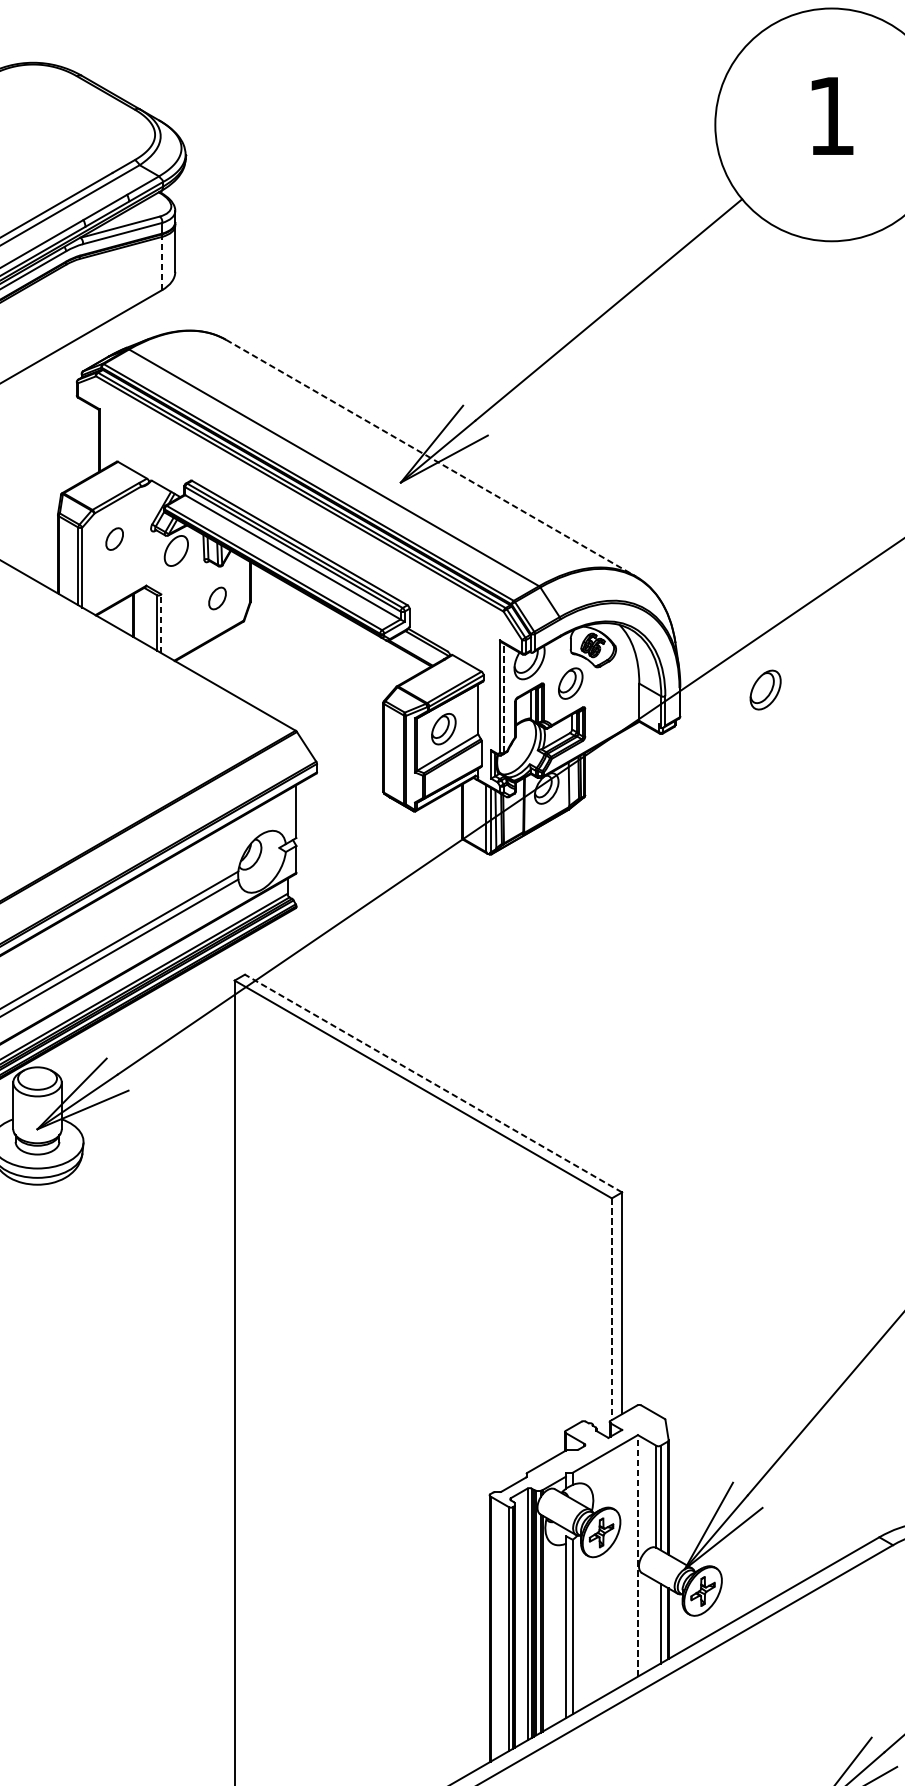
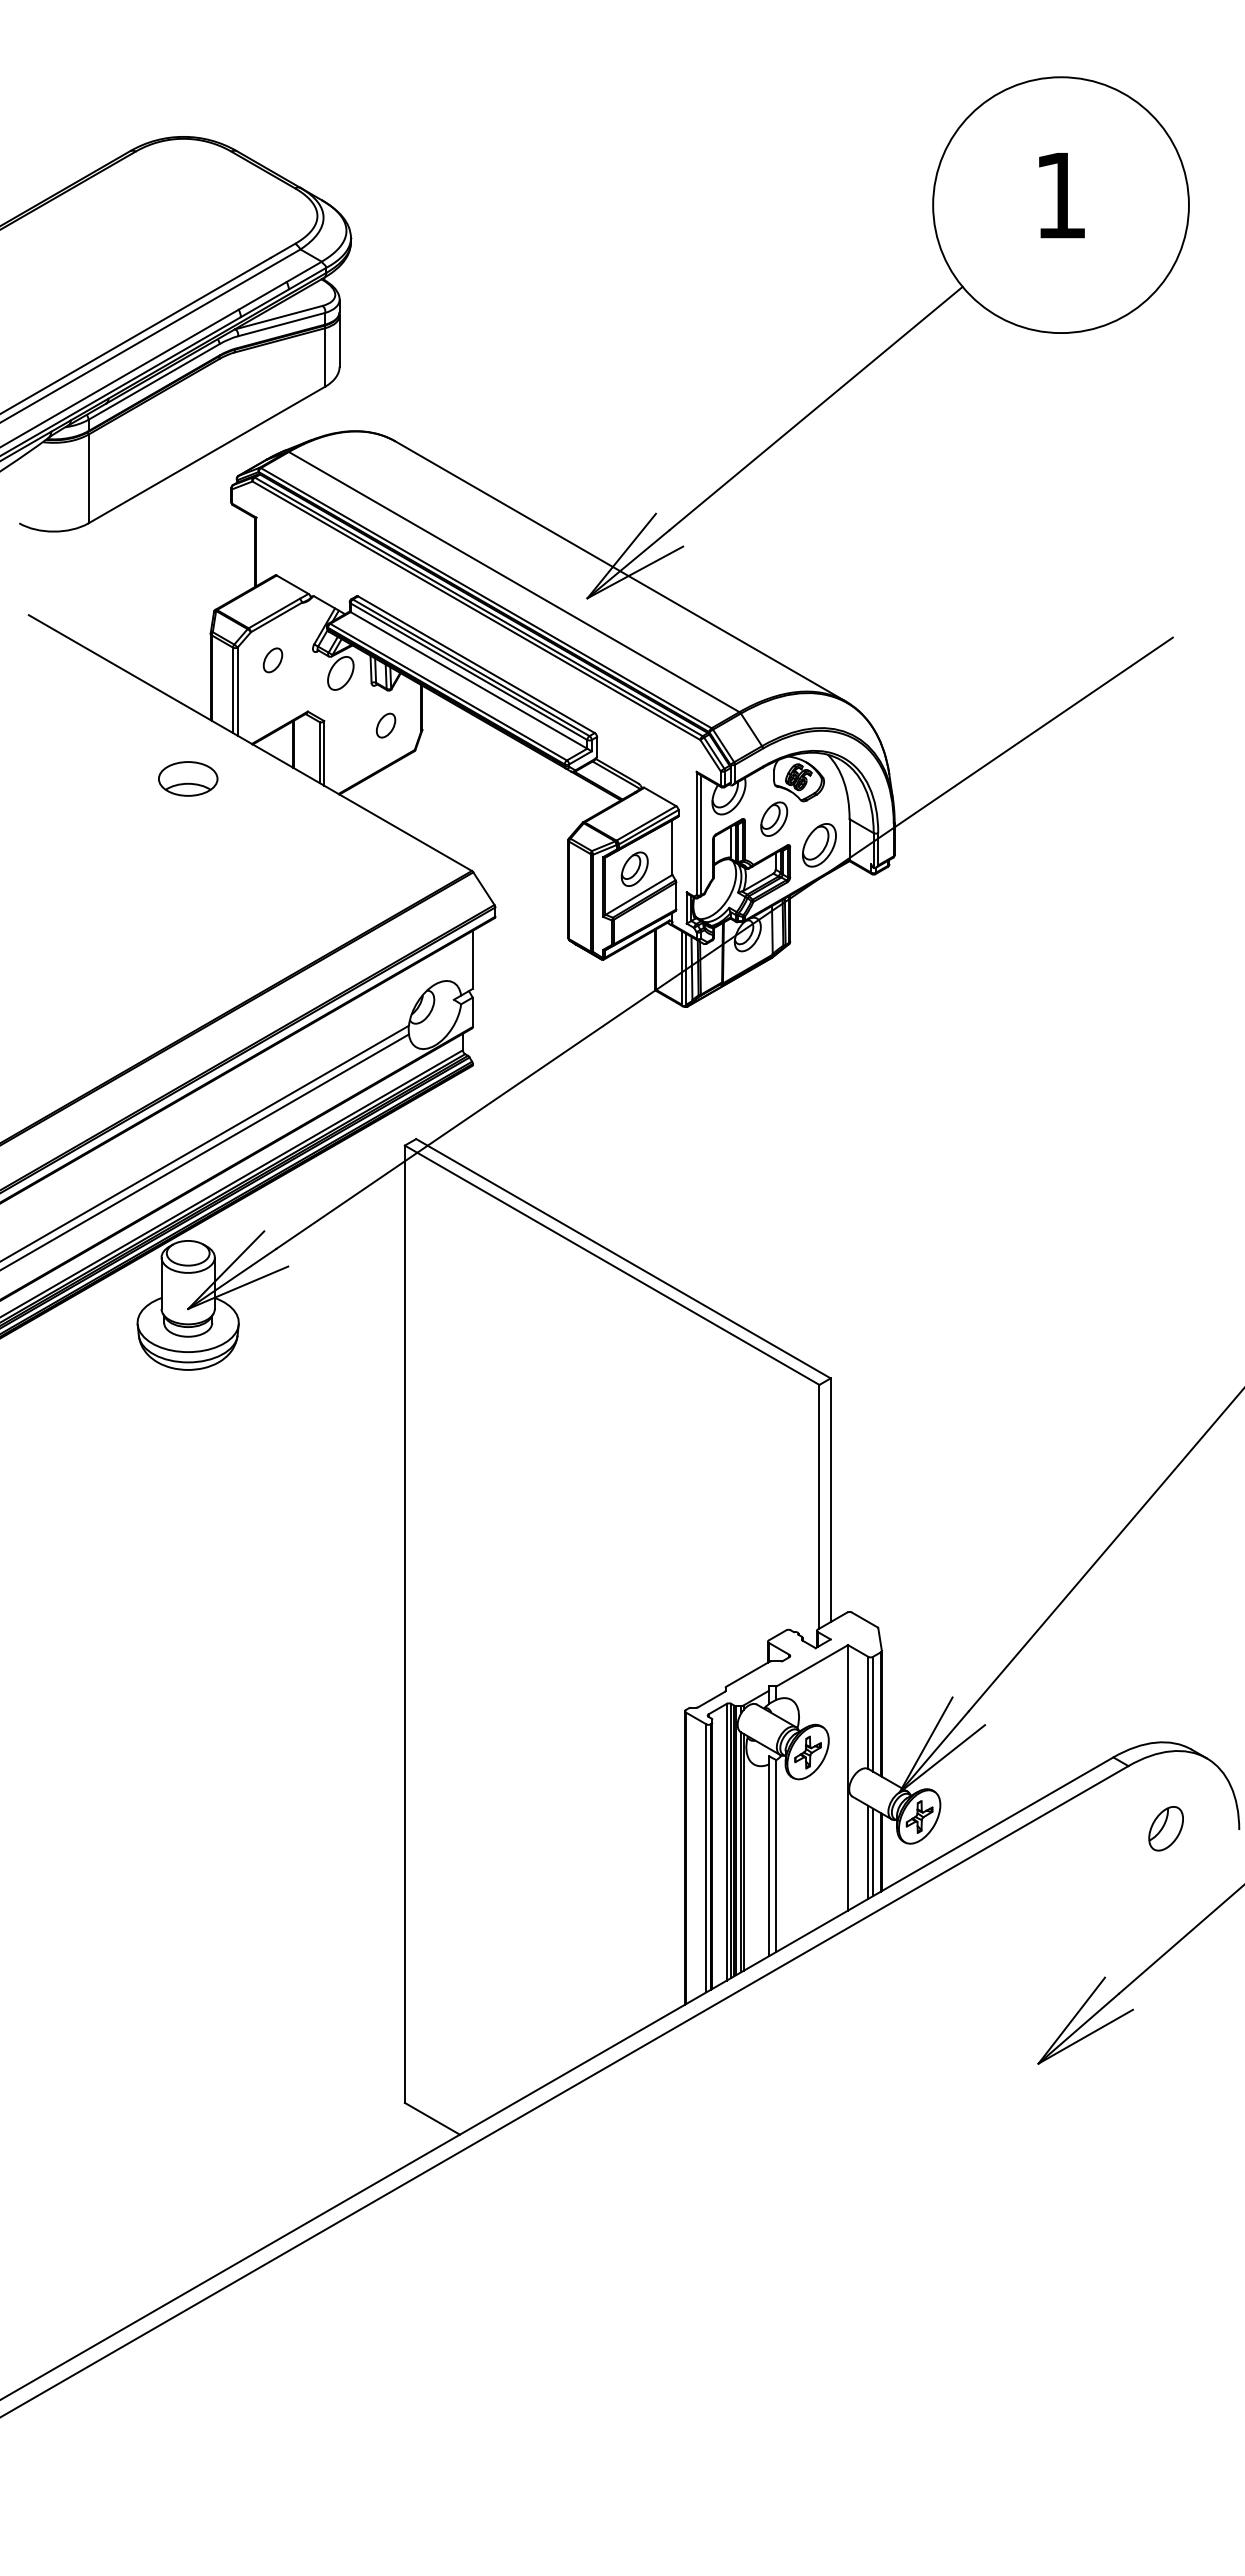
line: (162, 262) -> (325, 356), dashed -> solid
line: (431, 458) -> (621, 571), dashed -> solid
line: (161, 622) -> (324, 752), dashed -> solid
part: (37, 646) -> (188, 778), added
part: (765, 690) -> (819, 845), moved
line: (504, 698) -> (701, 835), dashed -> solid
line: (433, 1083) -> (623, 1258), dashed -> solid
line: (611, 1308) -> (819, 1506), dashed -> solid
line: (638, 1555) -> (848, 1777), dashed -> solid
line: (656, 1622) -> (868, 1851), added

